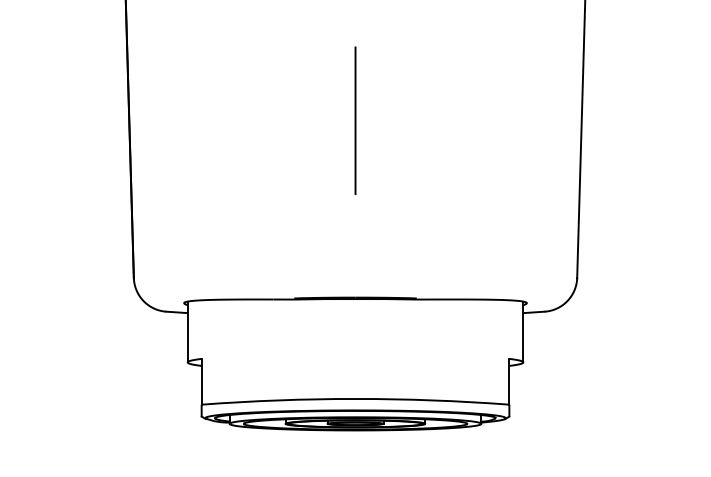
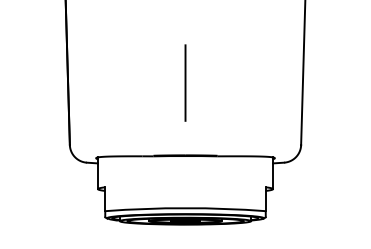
line: (355, 119) -> (185, 82), moved

